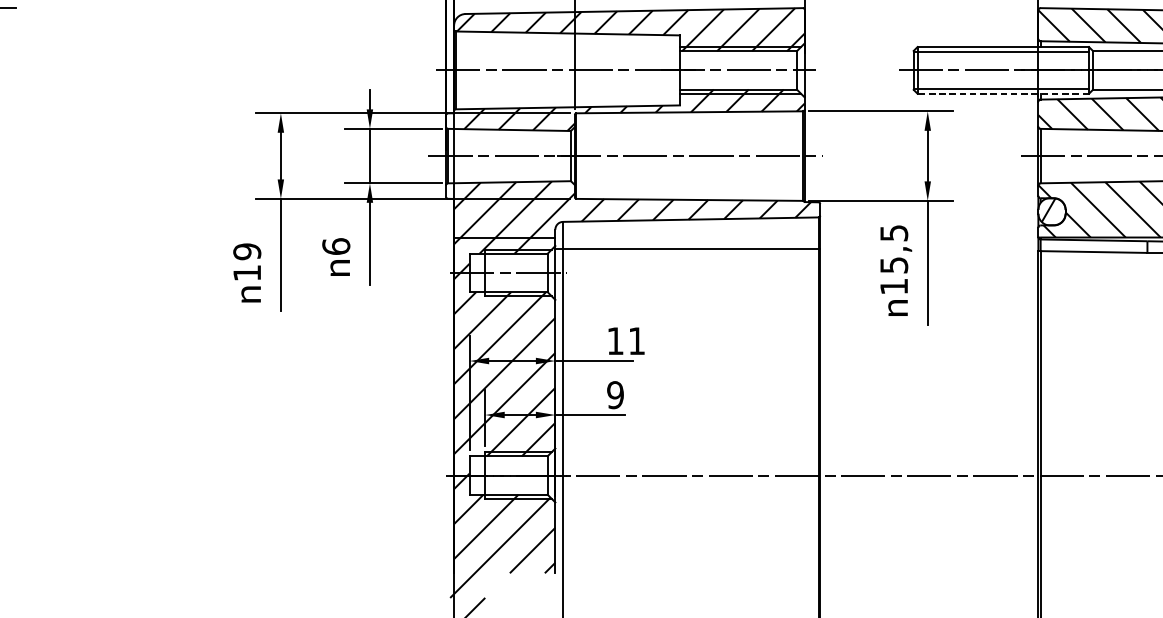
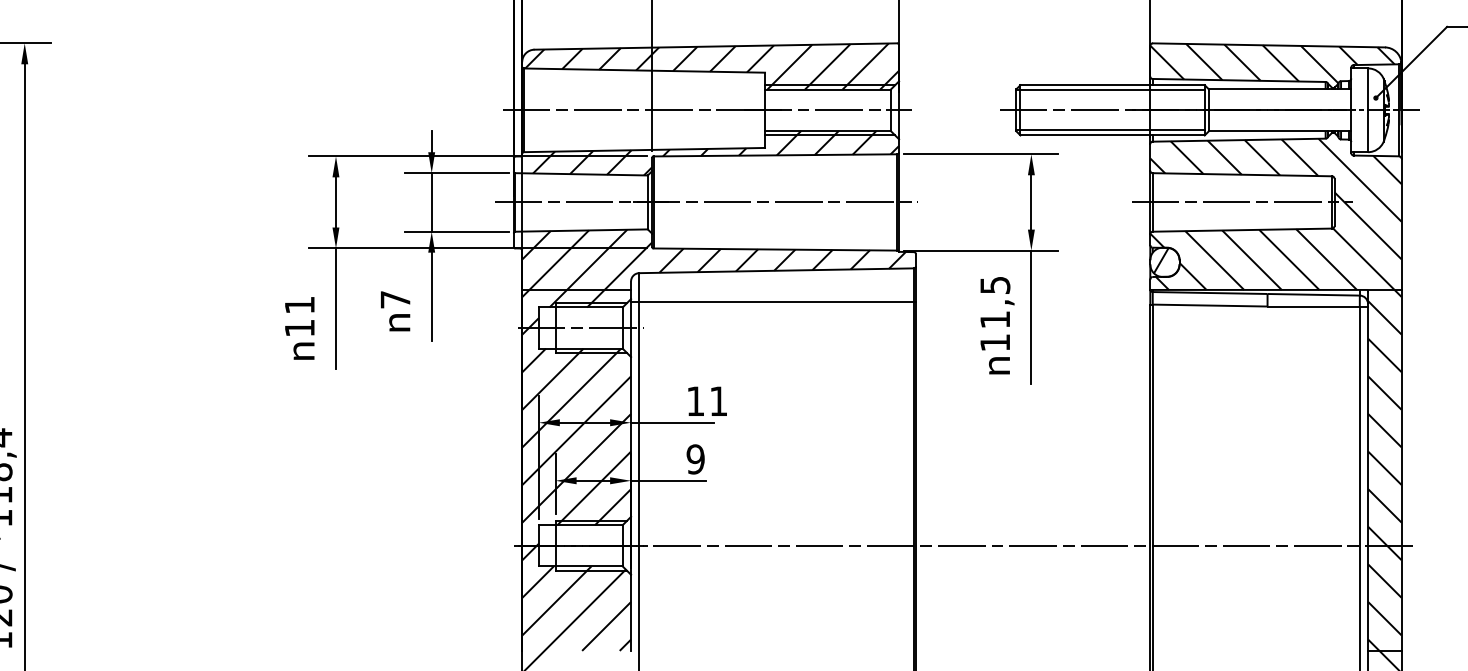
line: (1003, 93) -> (1112, 135), dashed -> solid
text: (336, 246) -> (395, 299), 6 -> 7
text: (246, 251) -> (299, 305), 19 -> 11
text: (894, 264) -> (995, 319), 15,5 -> 11,5

